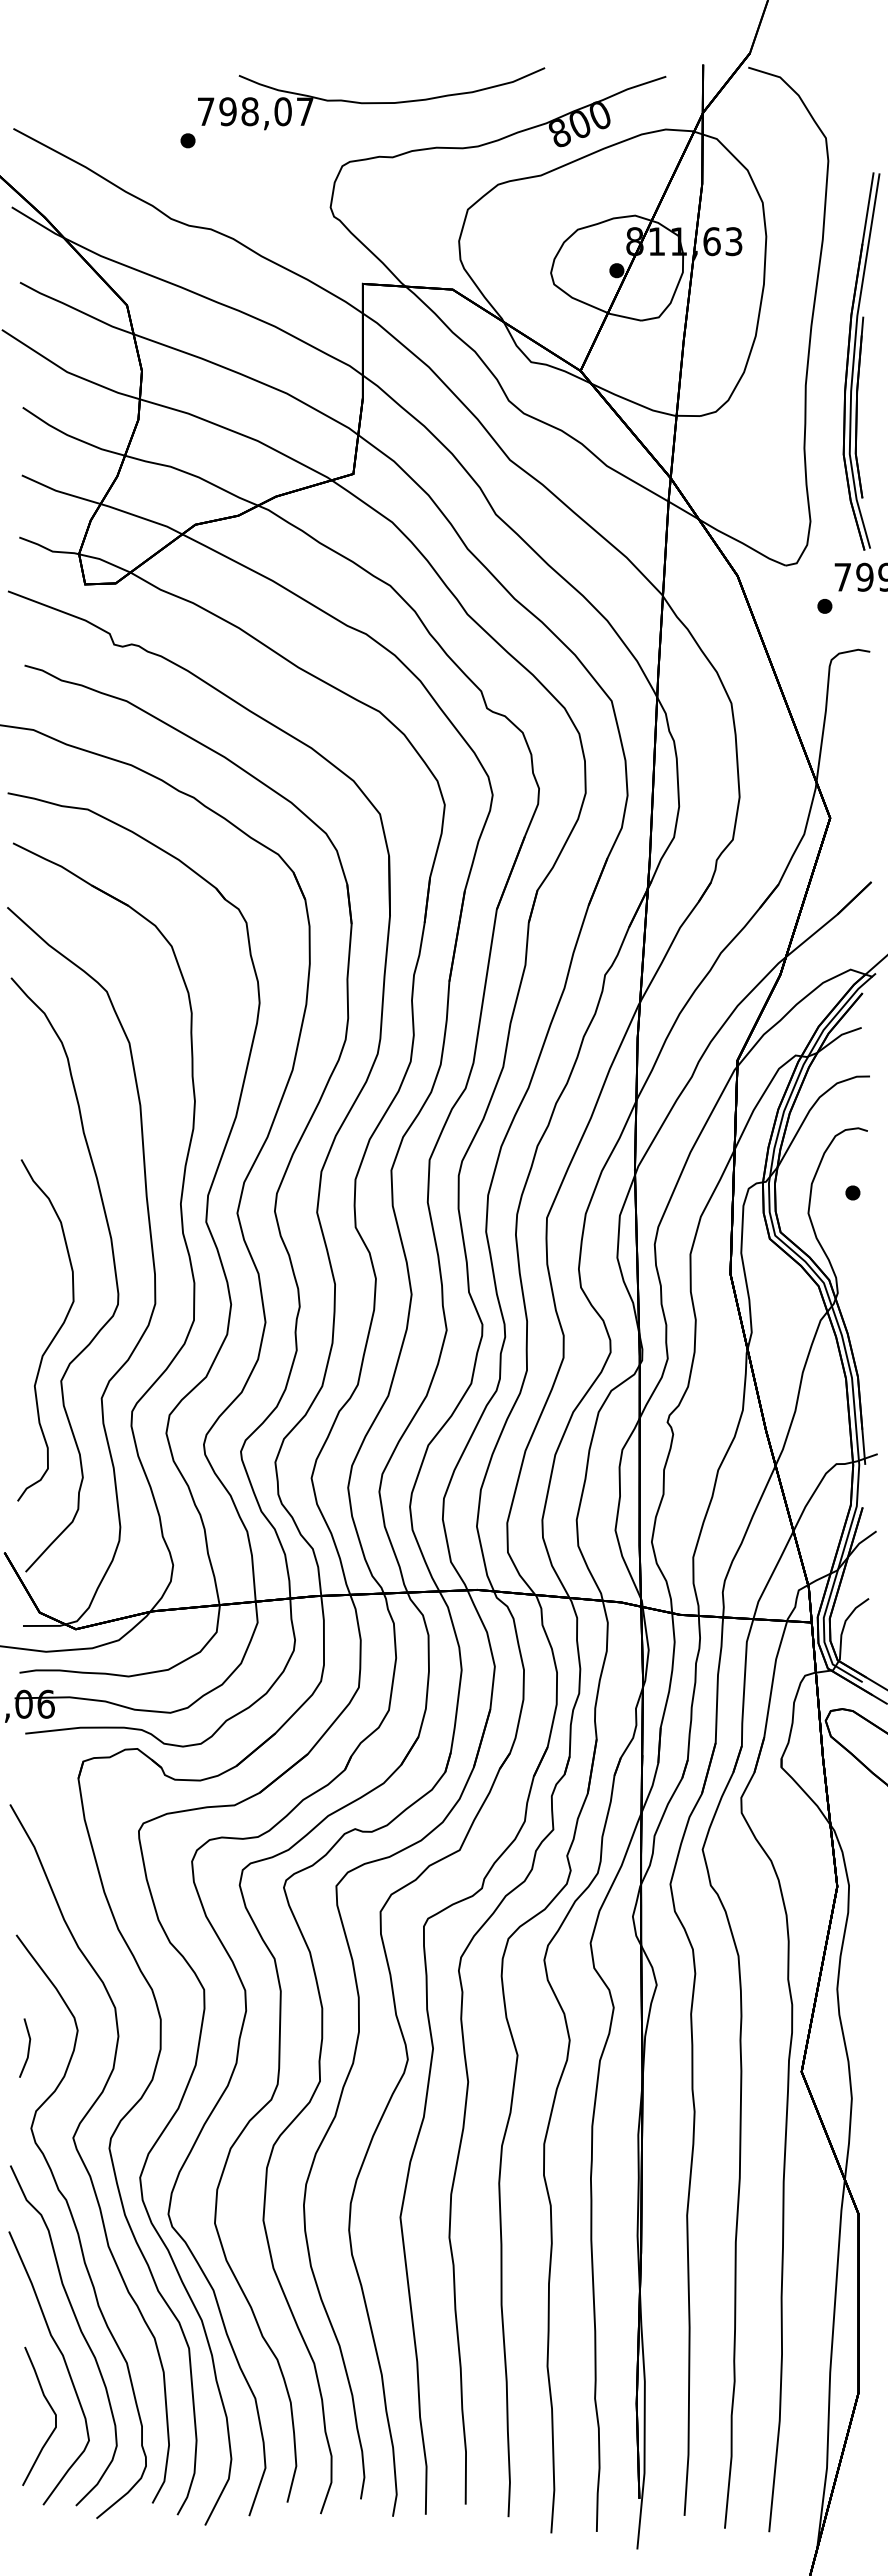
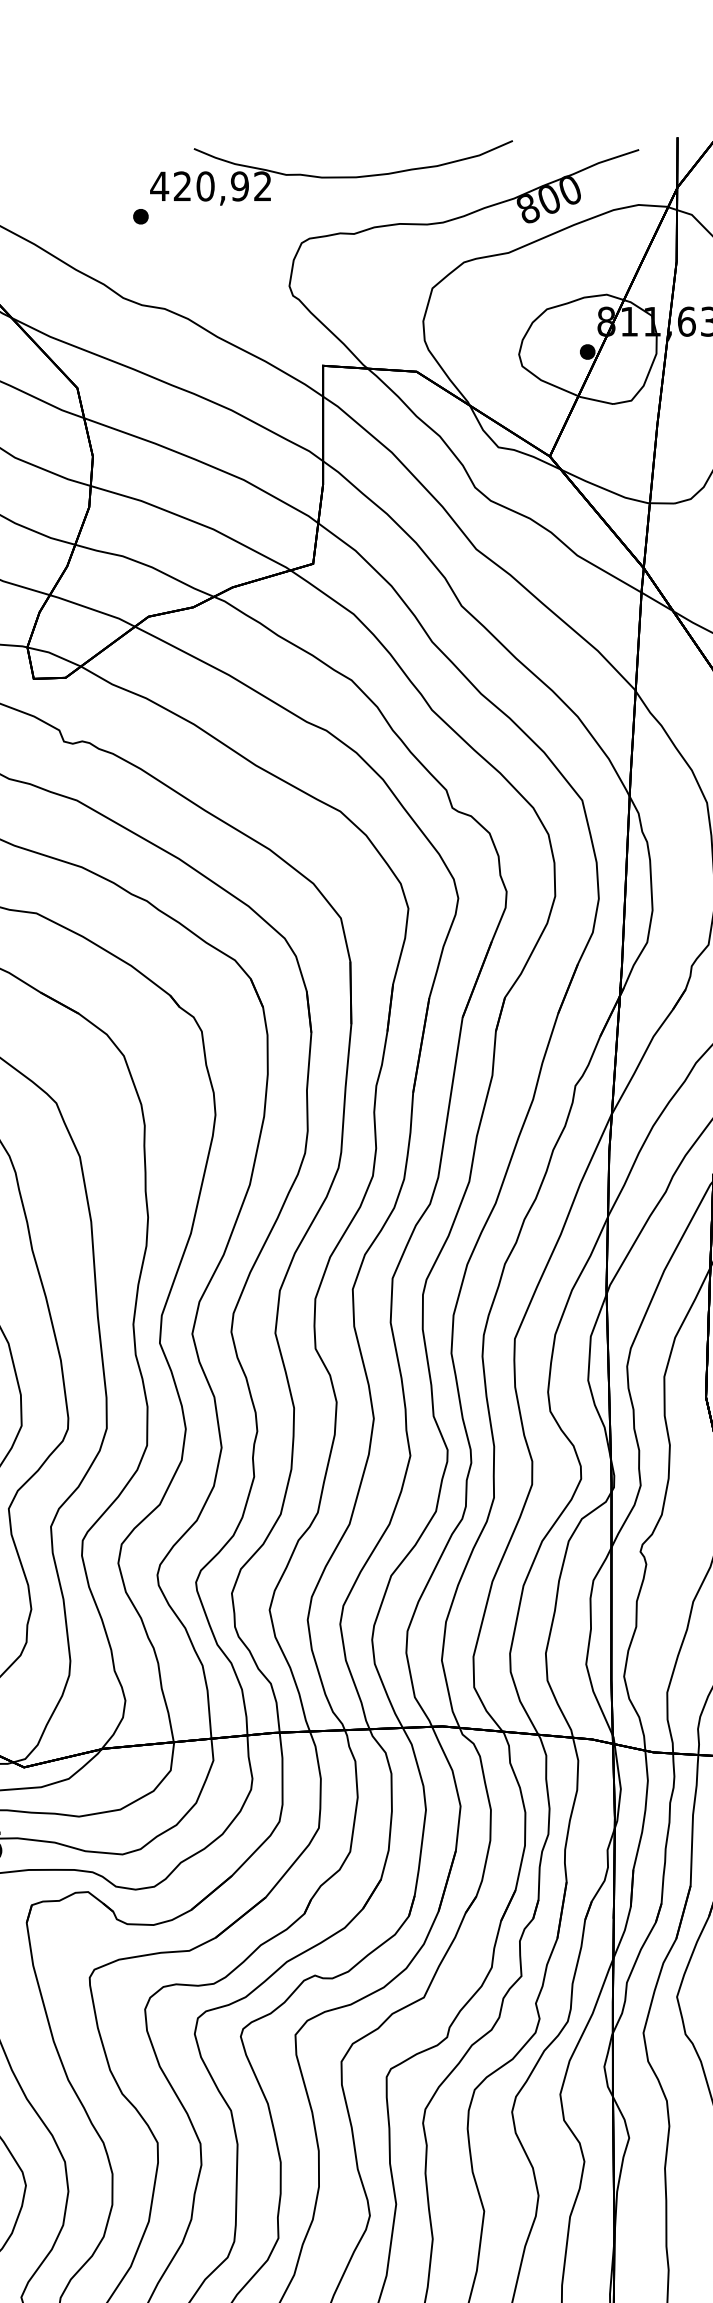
text: (254, 111) -> (210, 186), 798,07 -> 420,92

